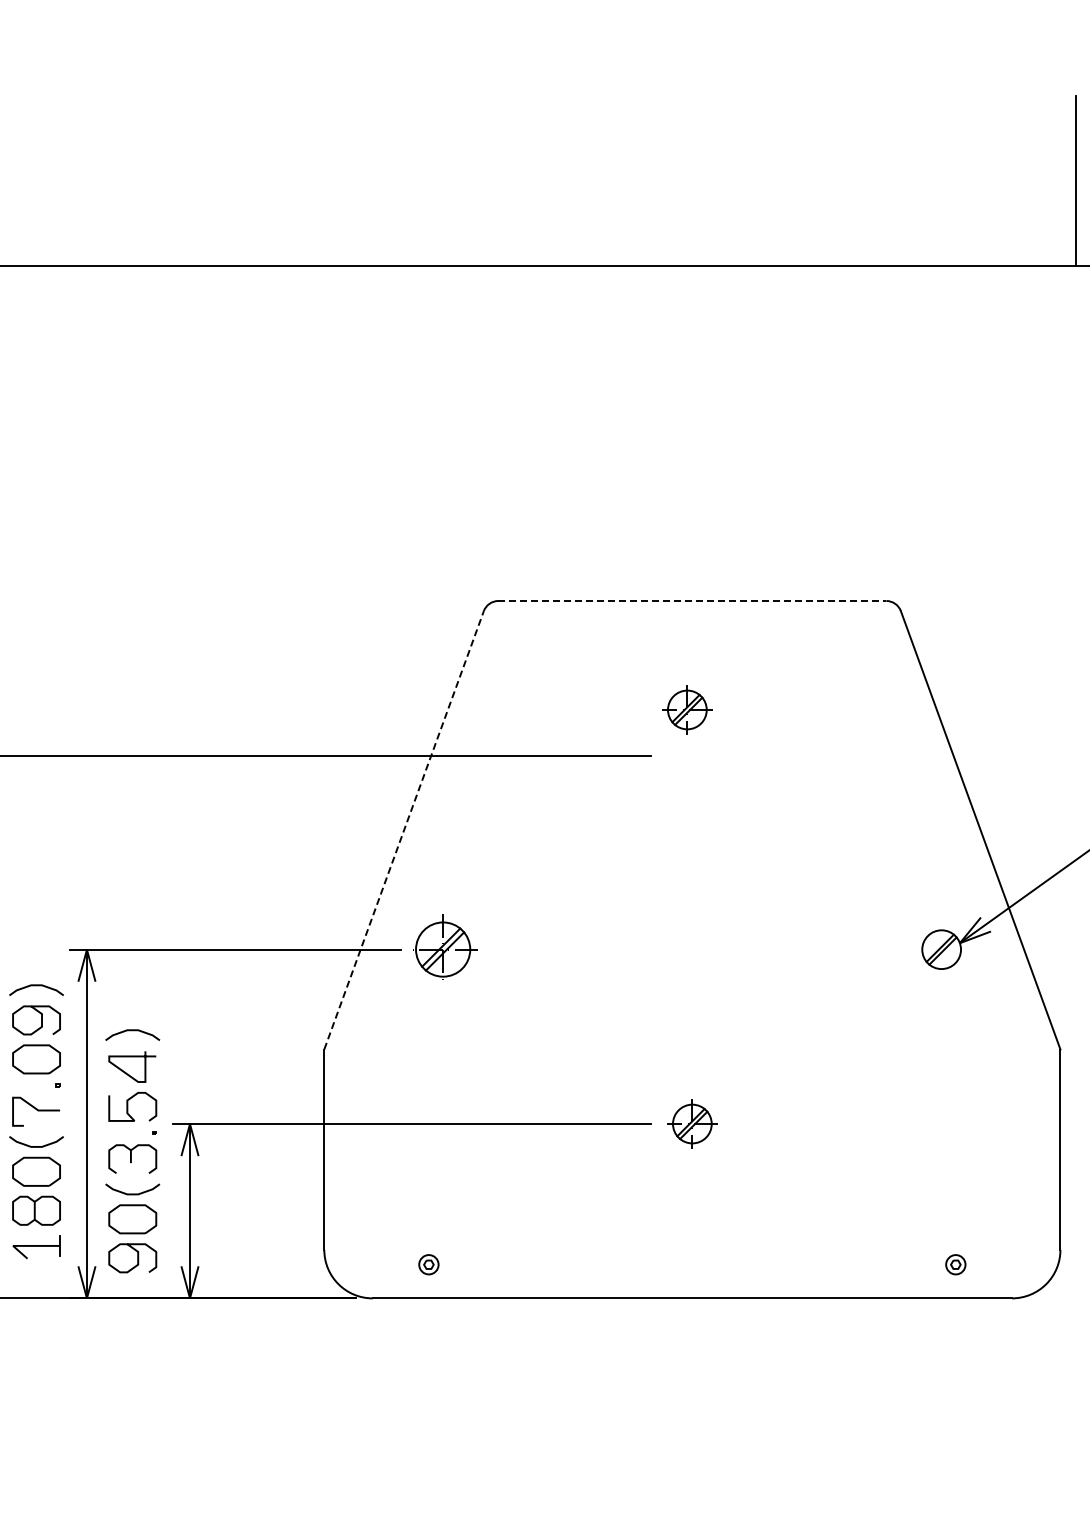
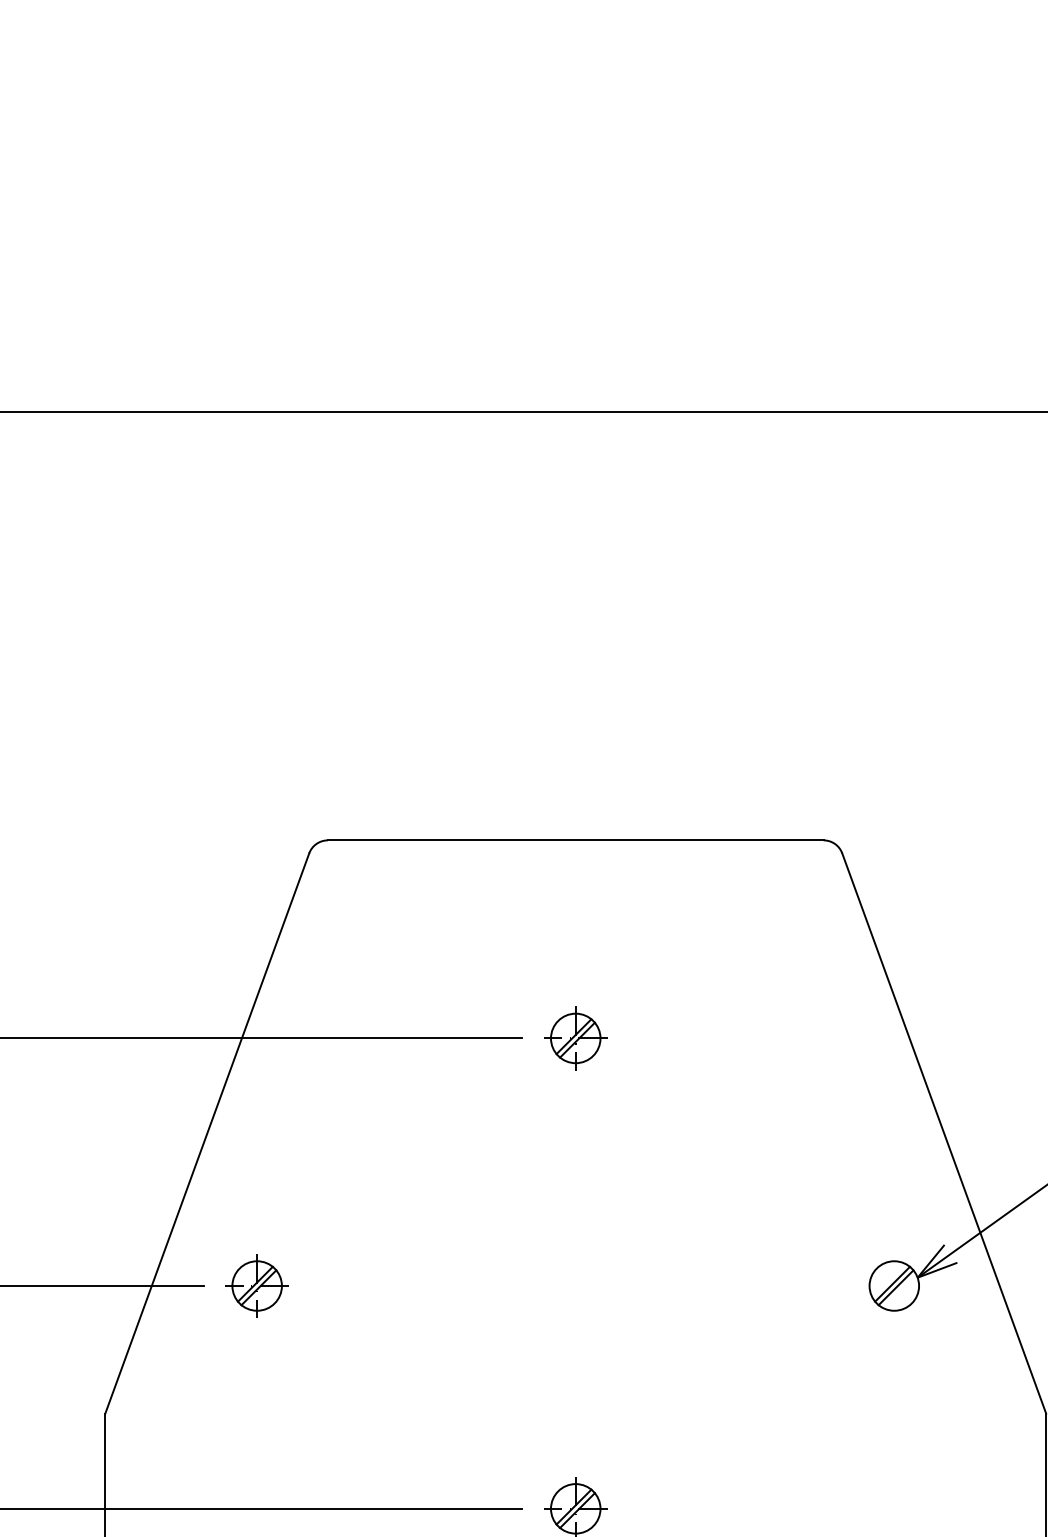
line: (692, 601) -> (575, 841), dashed -> solid
part: (687, 709) -> (575, 1037), moved
line: (404, 829) -> (207, 1132), dashed -> solid
part: (442, 949) -> (256, 1285), size x0.71

